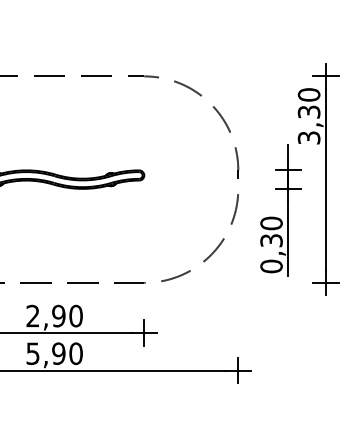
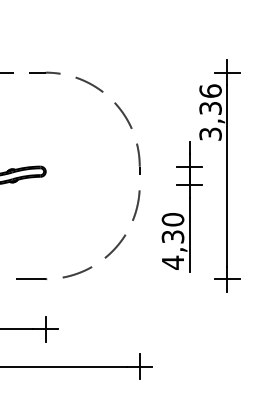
text: (308, 94) -> (209, 90), 3,30 -> 3,36
text: (271, 266) -> (172, 262), 0,30 -> 4,30

